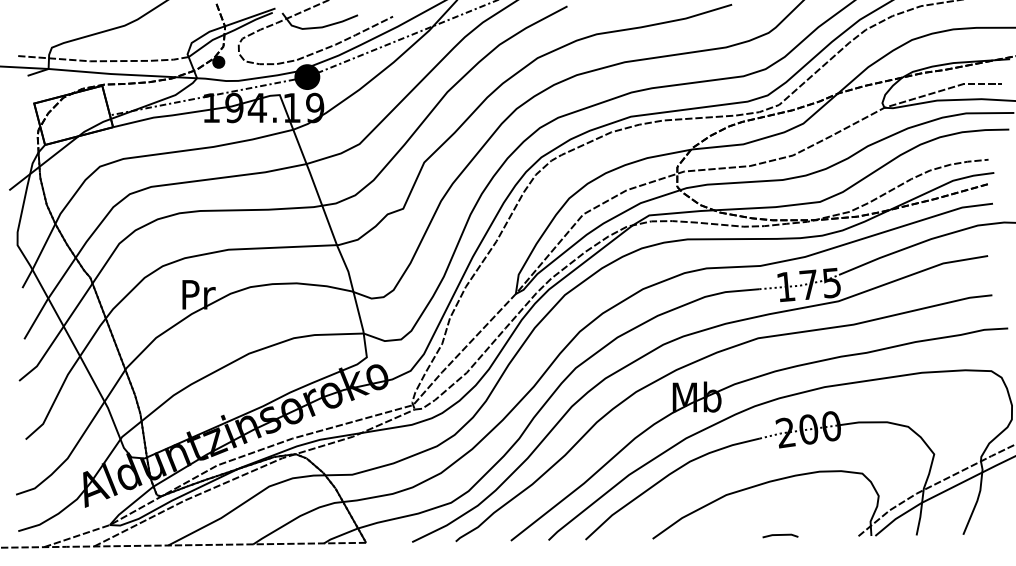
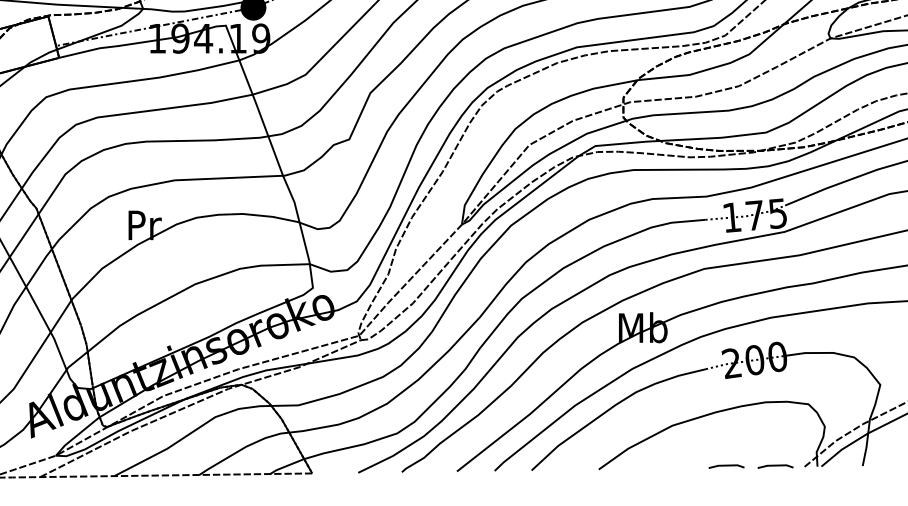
line: (829, 535) -> (775, 466), added

